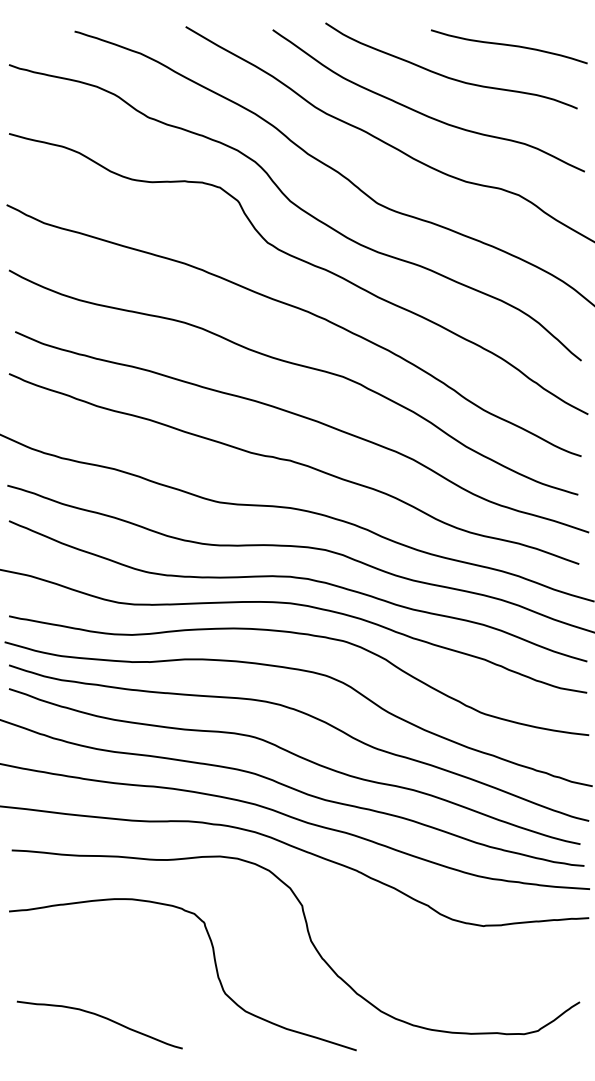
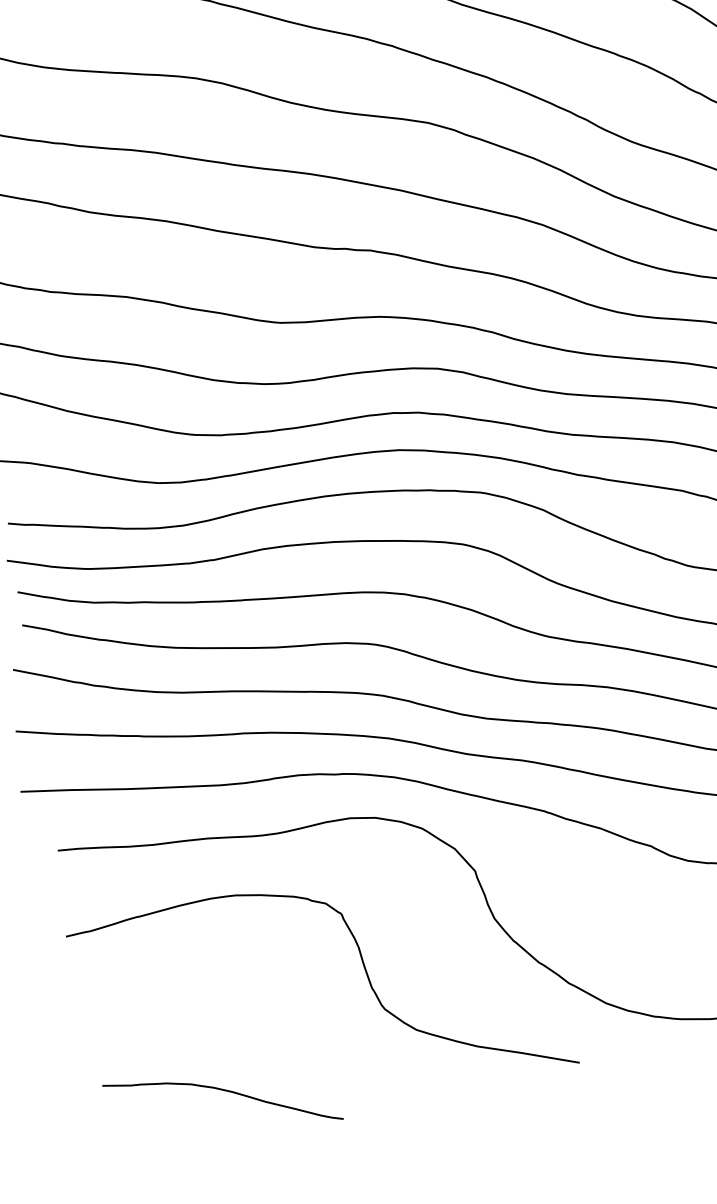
curve: (100, 1017) -> (222, 1091), moved

